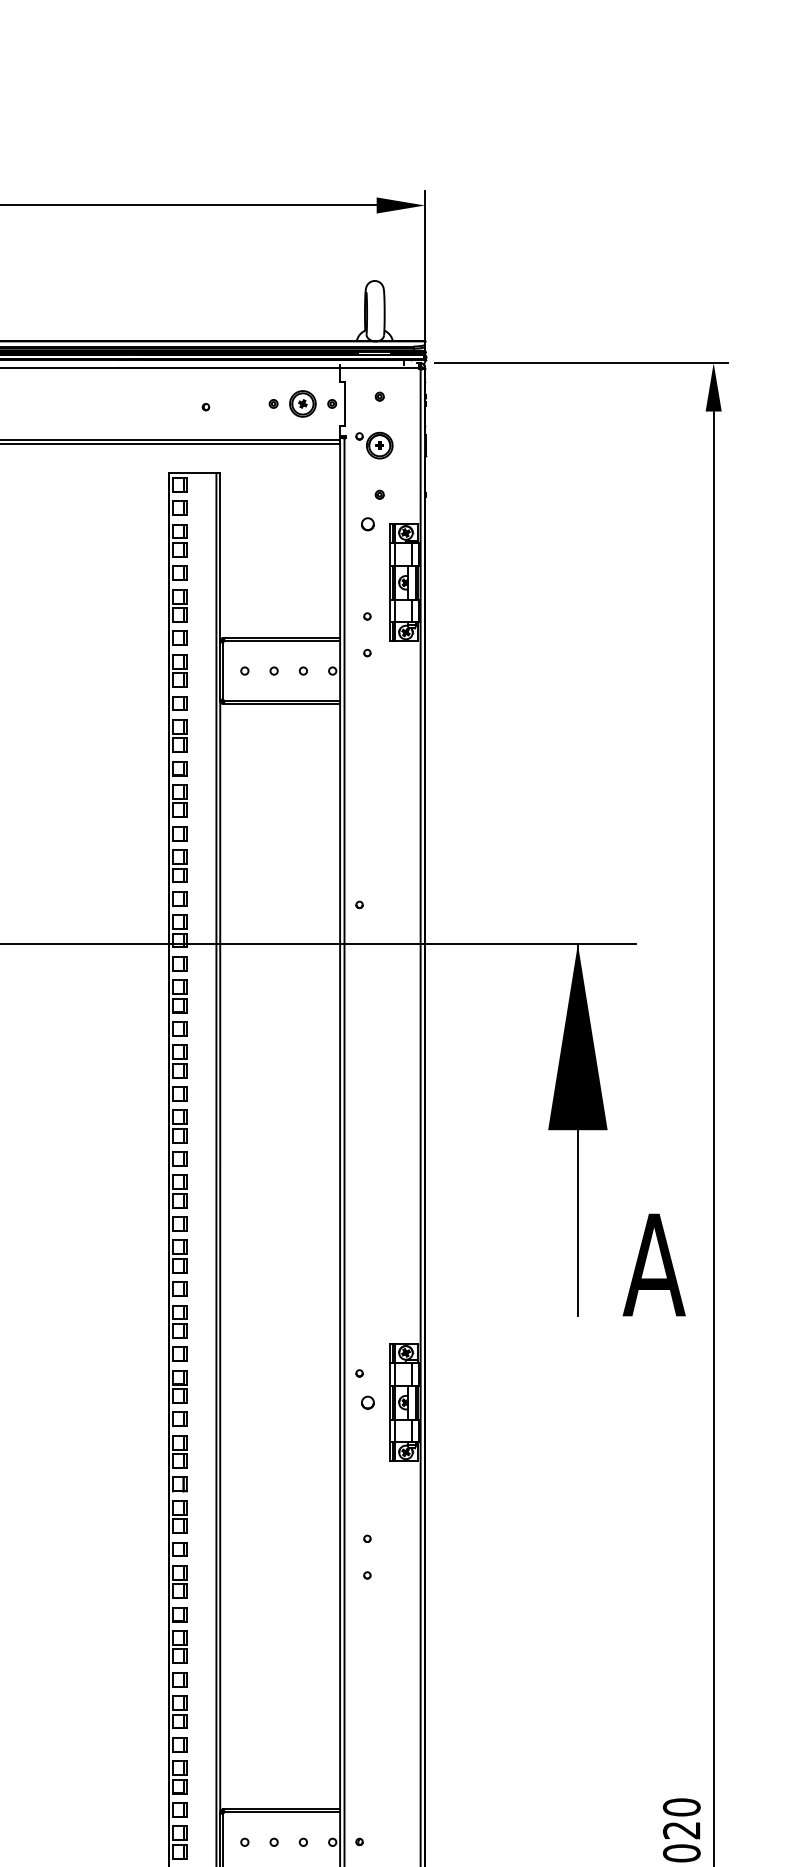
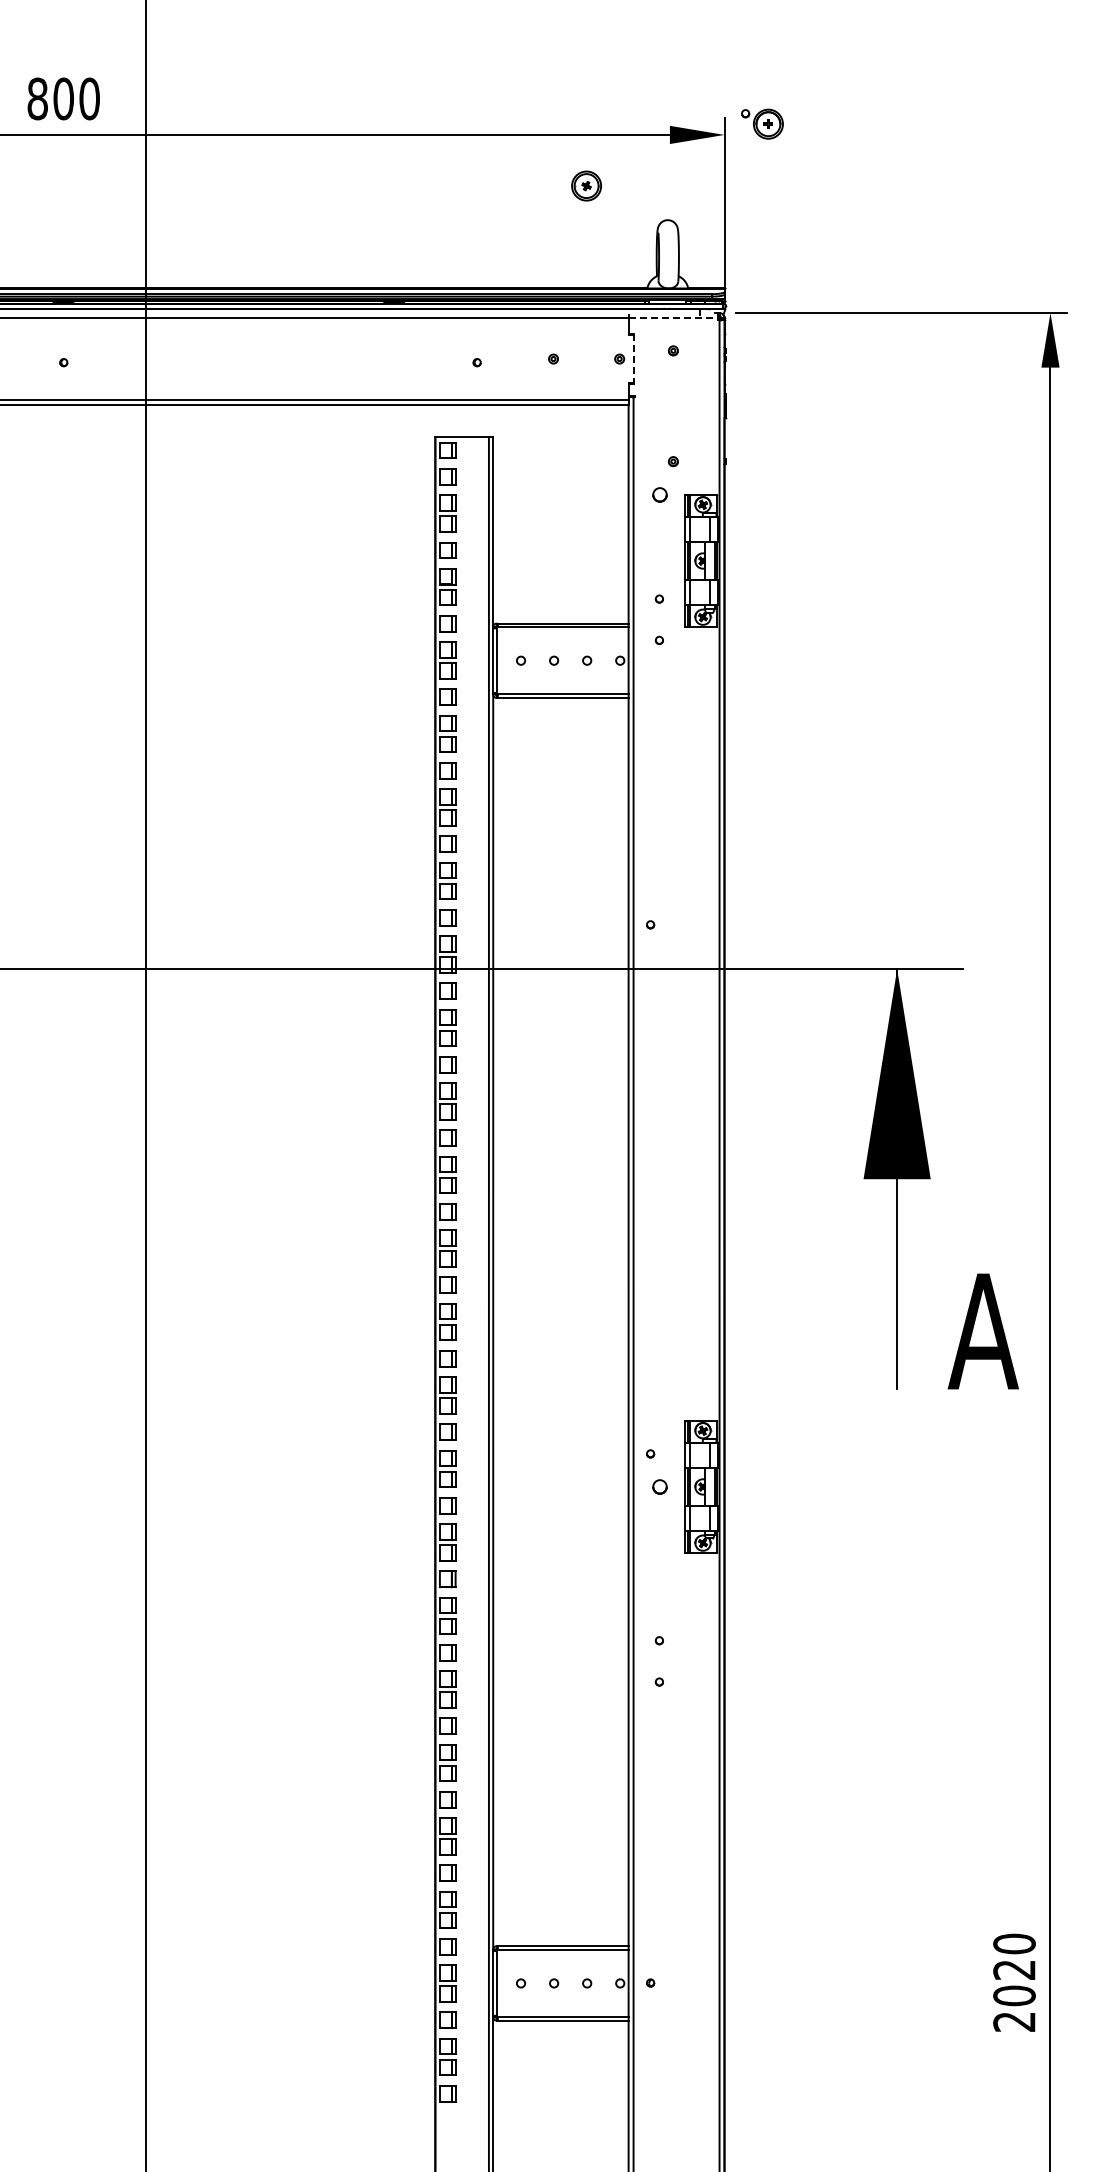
line: (379, 367) -> (673, 317), solid -> dashed
part: (302, 403) -> (586, 185), moved
line: (344, 404) -> (633, 359), solid -> dashed
part: (374, 445) -> (762, 123), moved

